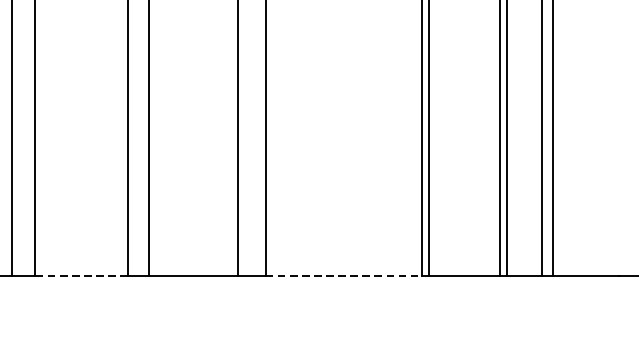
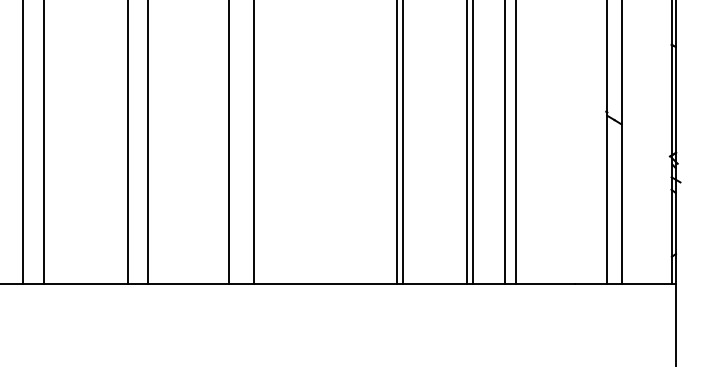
line: (80, 275) -> (85, 284), dashed -> solid
line: (344, 275) -> (325, 284), dashed -> solid

